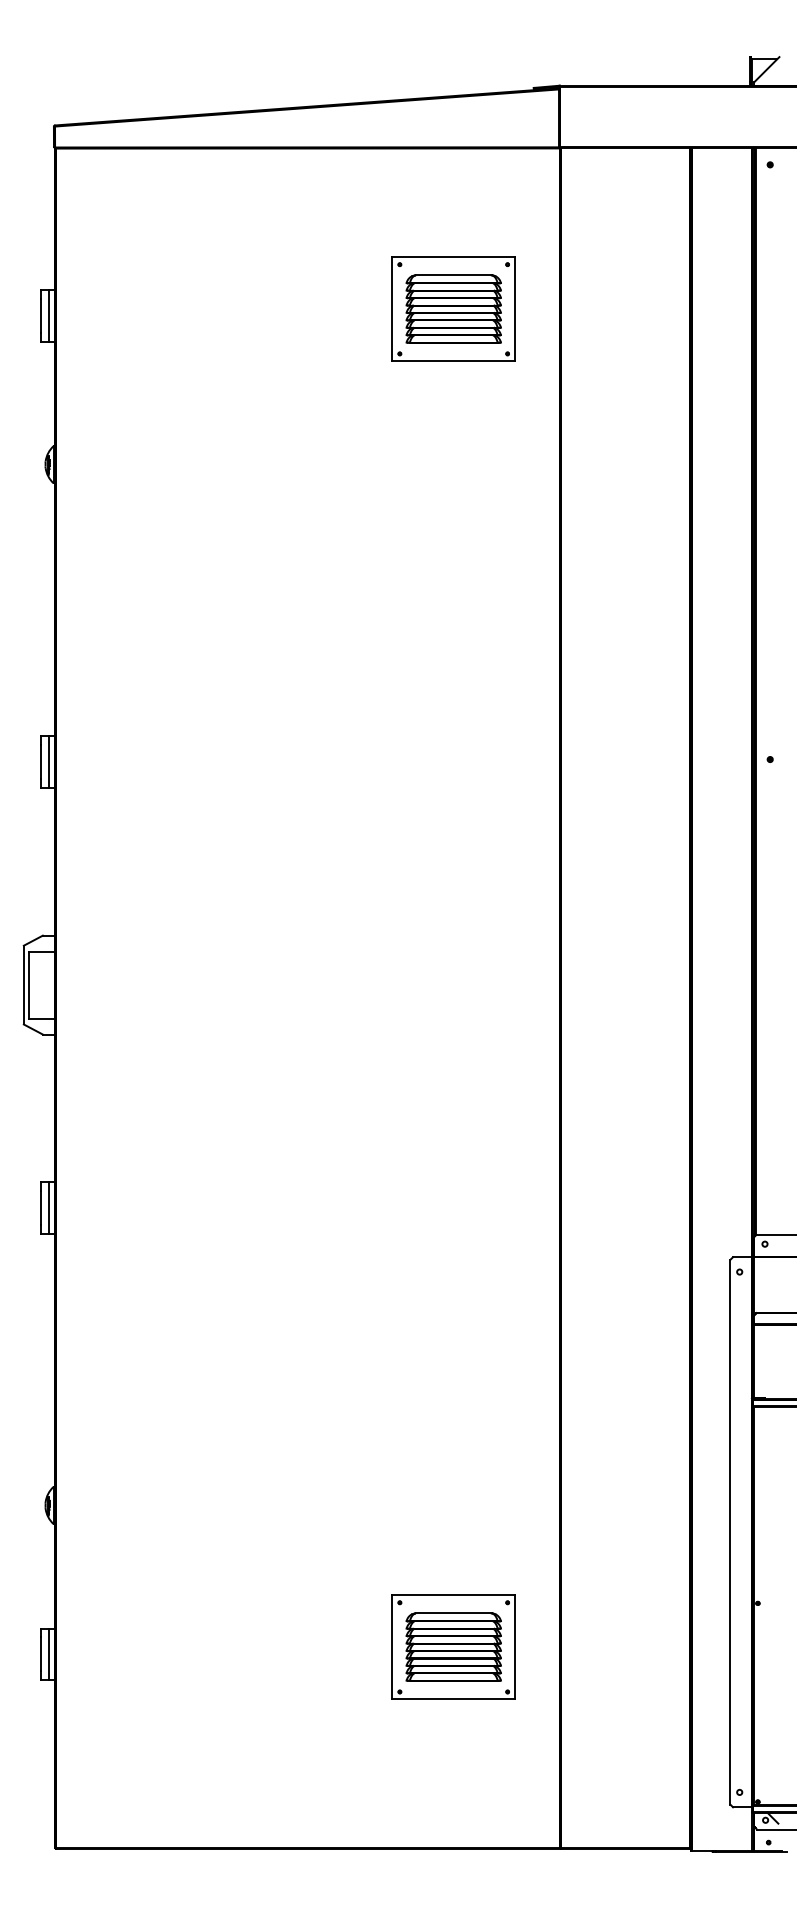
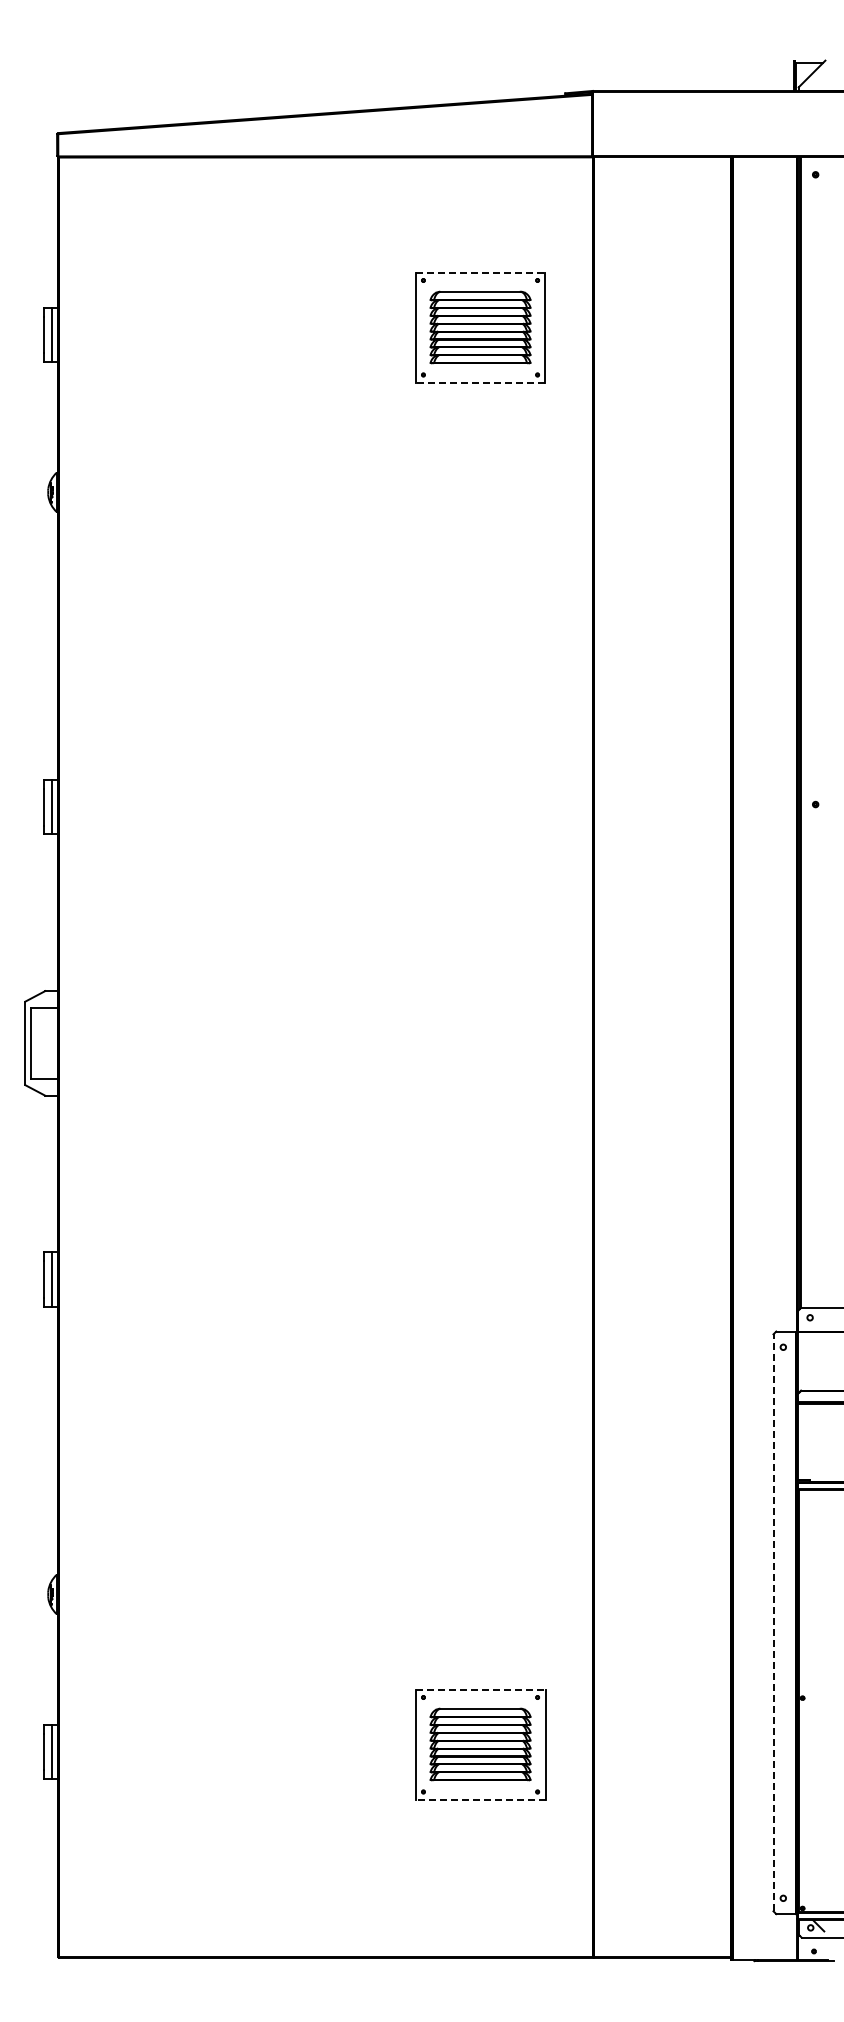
line: (453, 257) -> (480, 272), solid -> dashed
line: (453, 361) -> (480, 382), solid -> dashed
line: (730, 1531) -> (773, 1622), solid -> dashed
line: (453, 1595) -> (480, 1689), solid -> dashed
line: (453, 1699) -> (480, 1799), solid -> dashed

